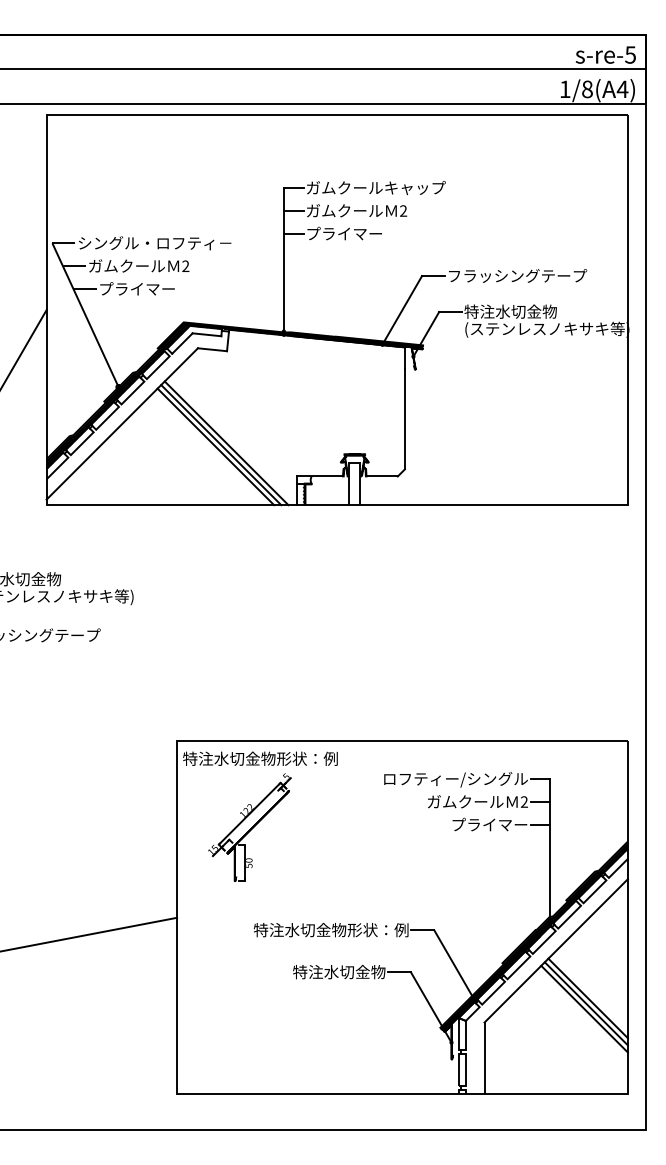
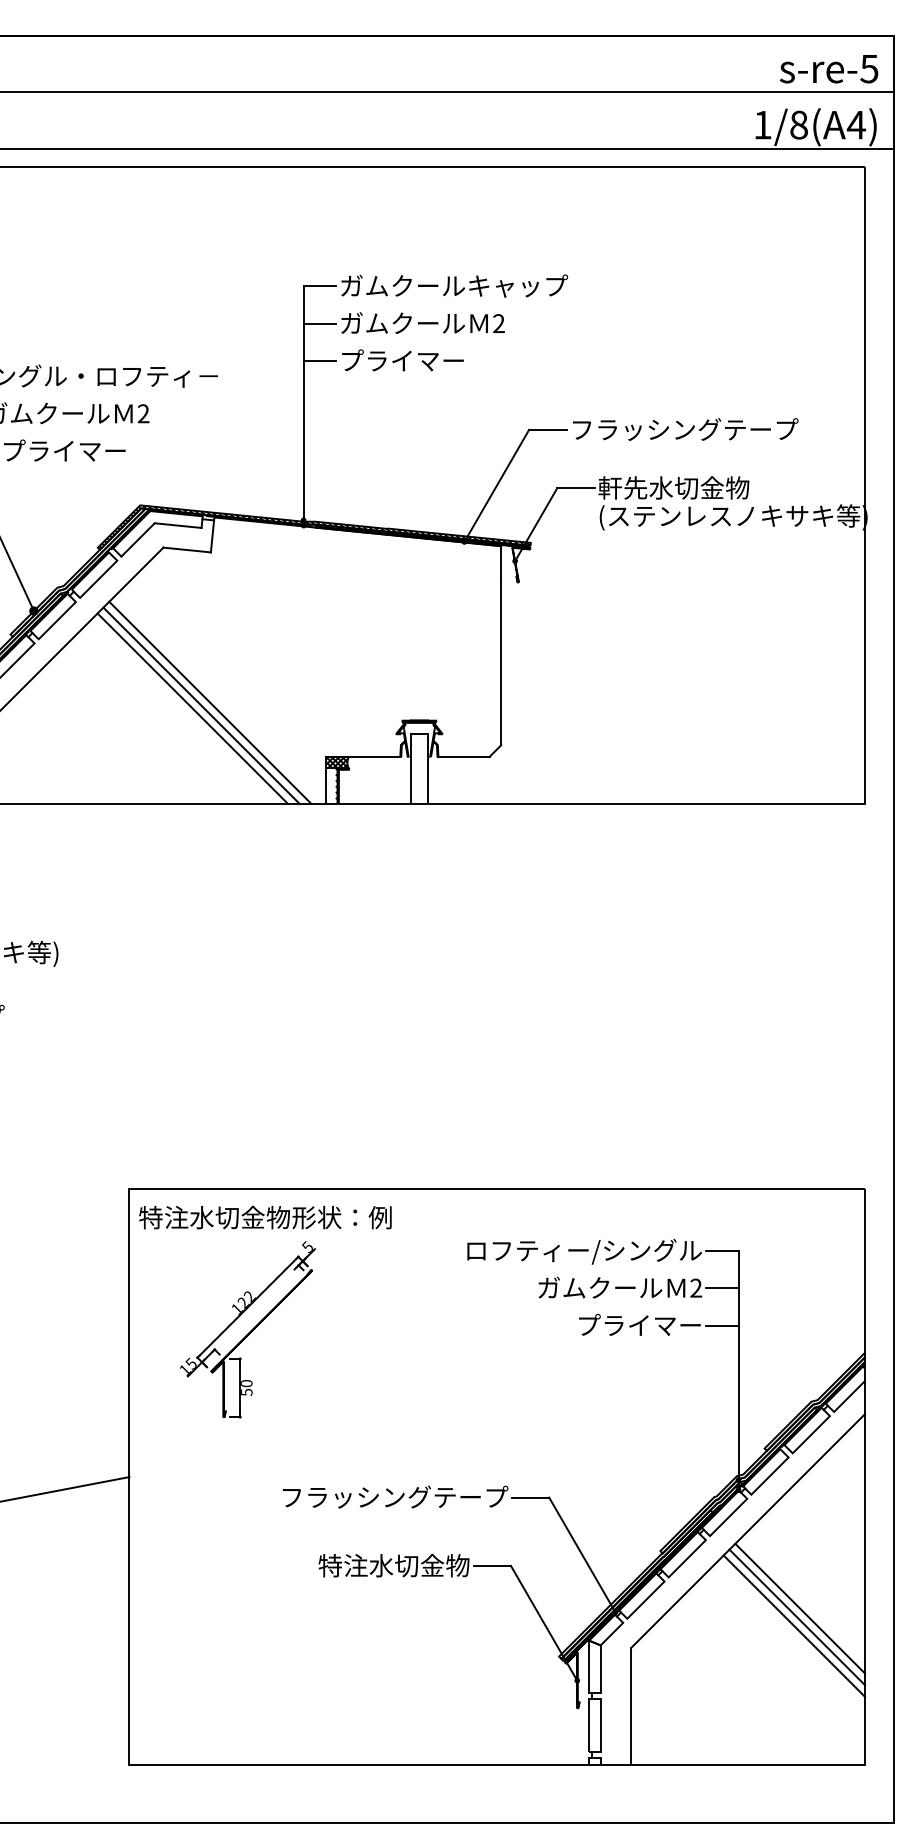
text: (479, 311) -> (622, 487), 特注水切金物 -> 軒先水切金物
hatch: (304, 479) -> (337, 761), added
text: (331, 930) -> (381, 1497), 特注水切金物形状：例 -> フラッシングテープ

